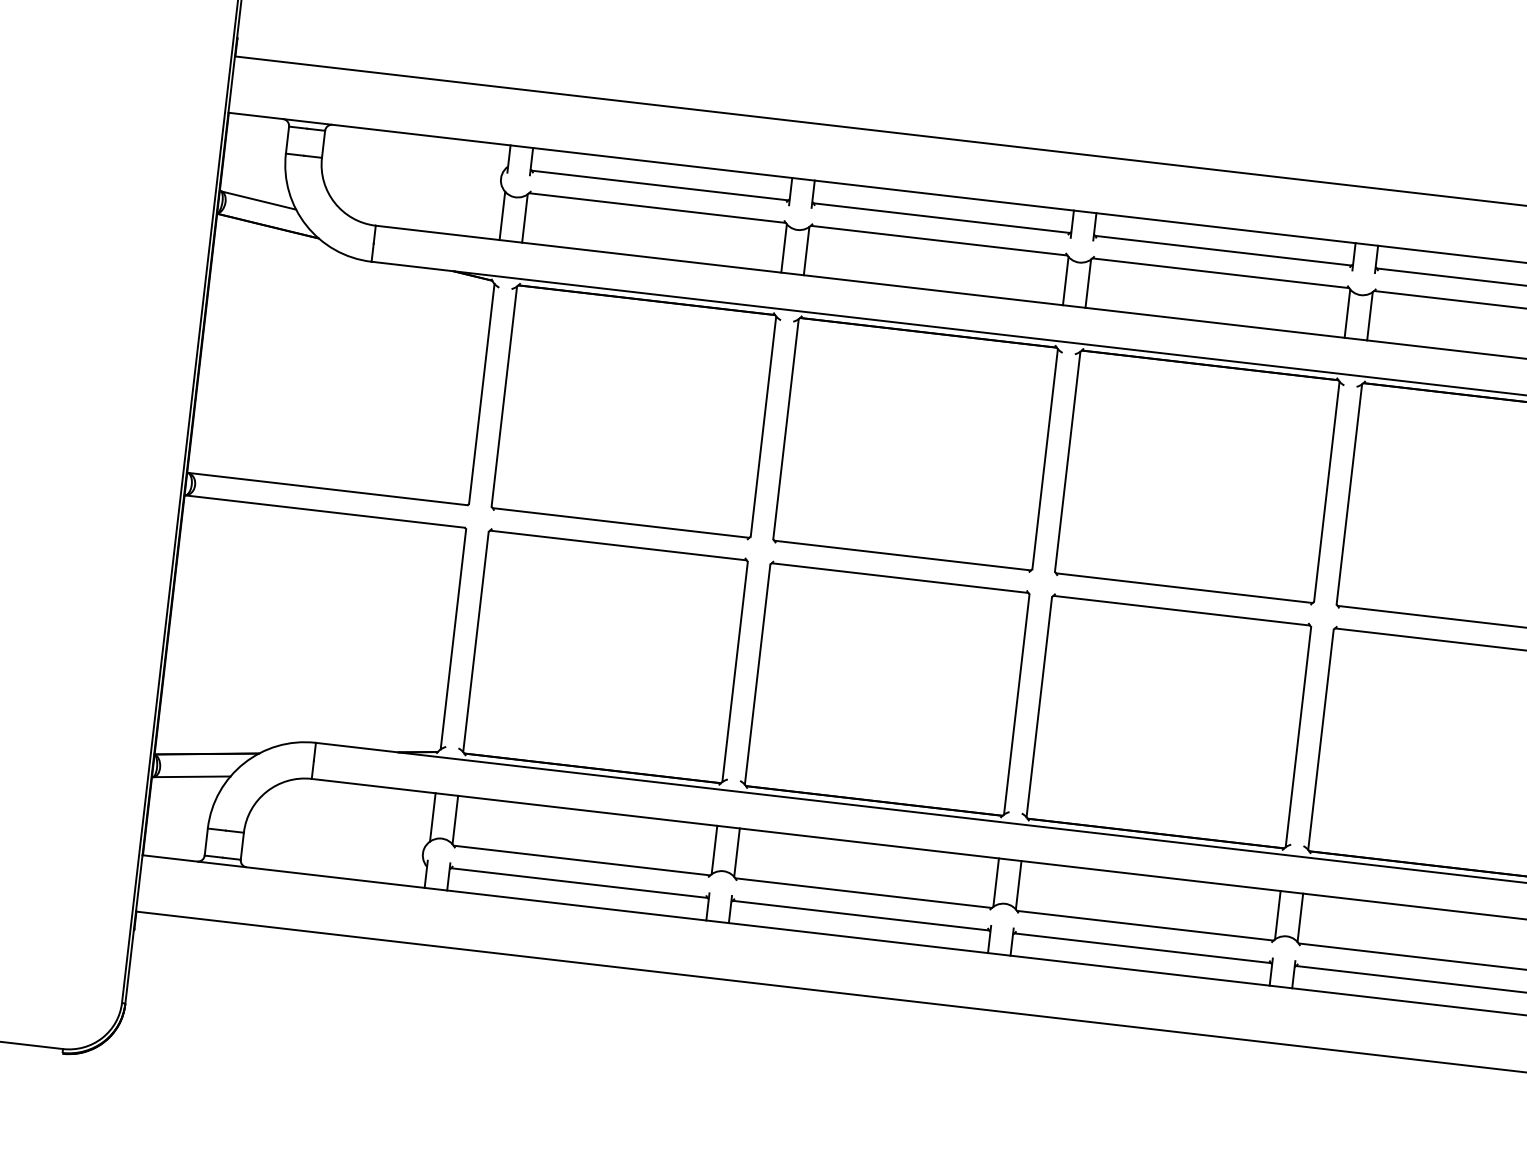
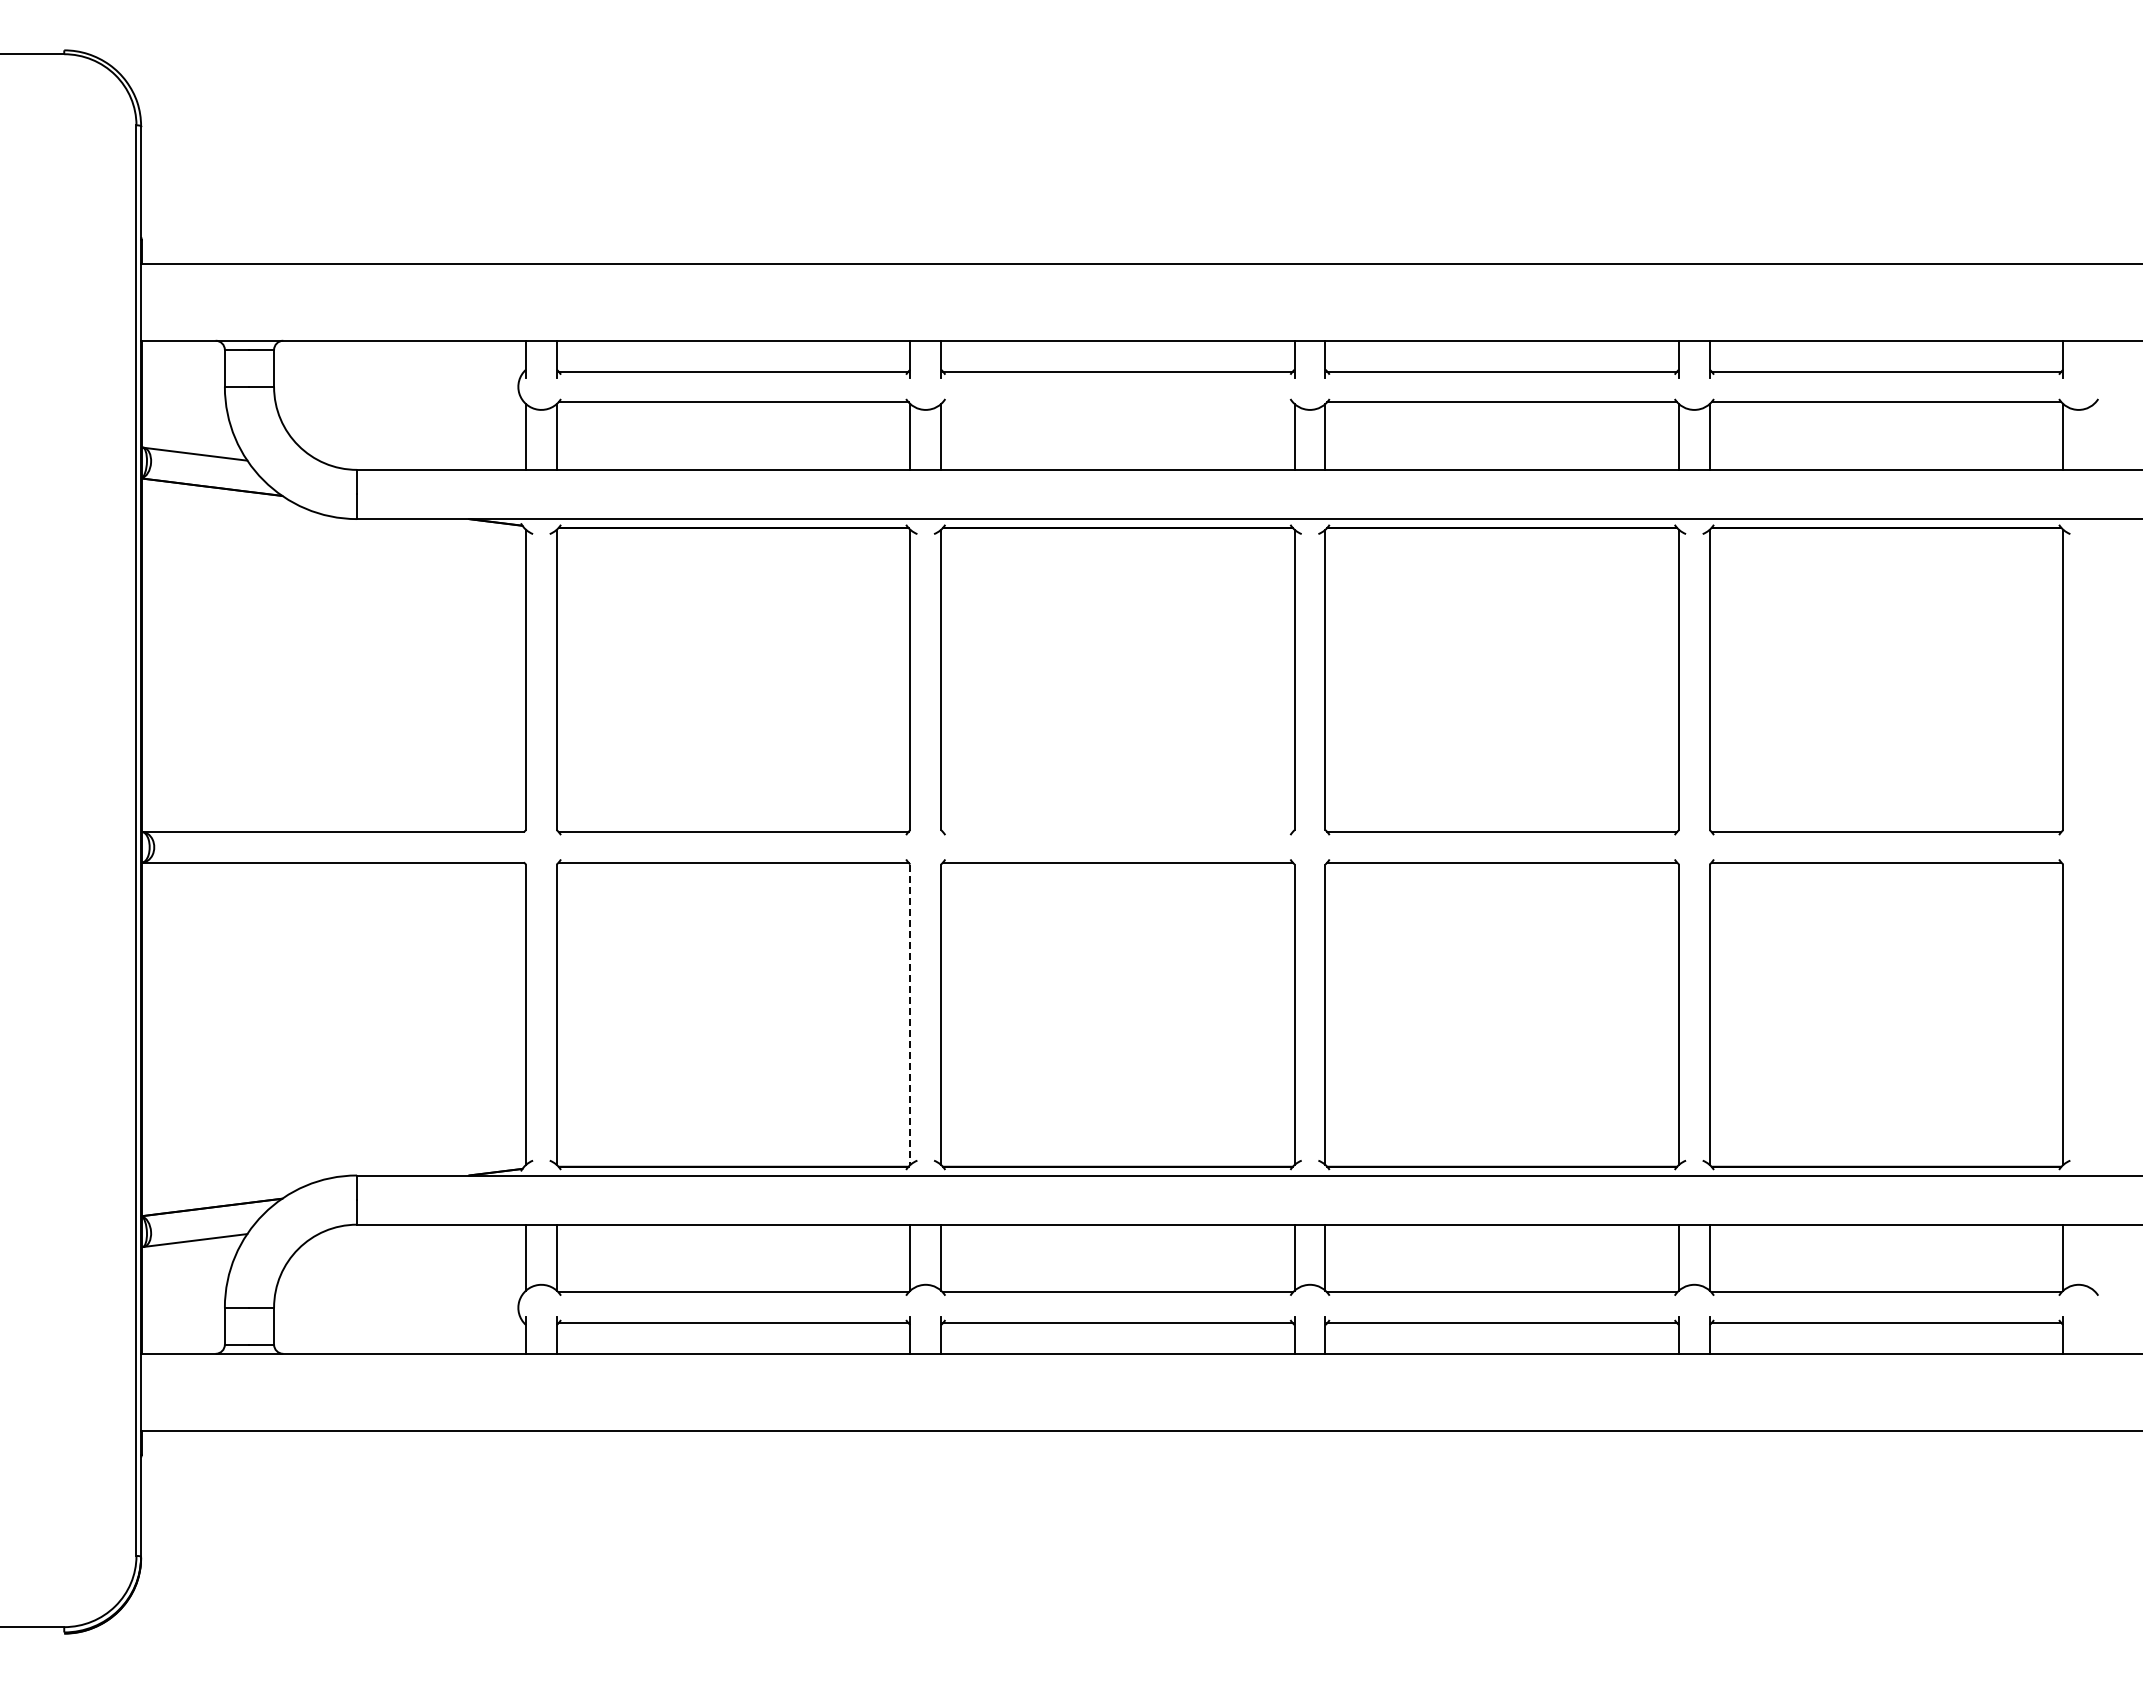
line: (938, 240) -> (1117, 402), removed
line: (902, 555) -> (1117, 831), removed
line: (735, 672) -> (910, 1015), solid -> dashed

